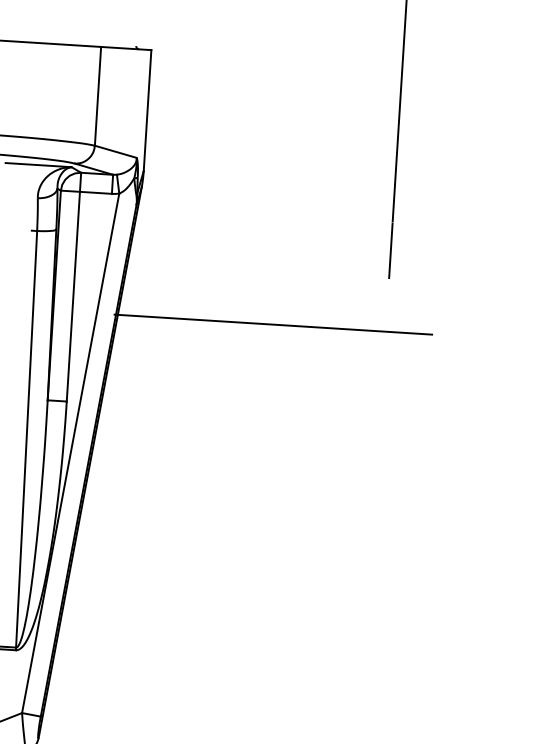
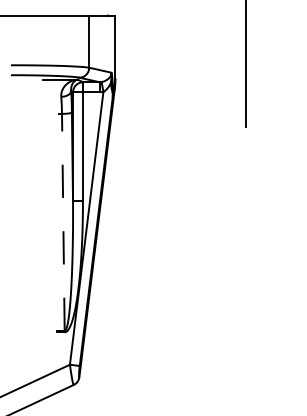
line: (272, 323) -> (187, 154), removed
line: (26, 439) -> (63, 222), solid -> dashed

